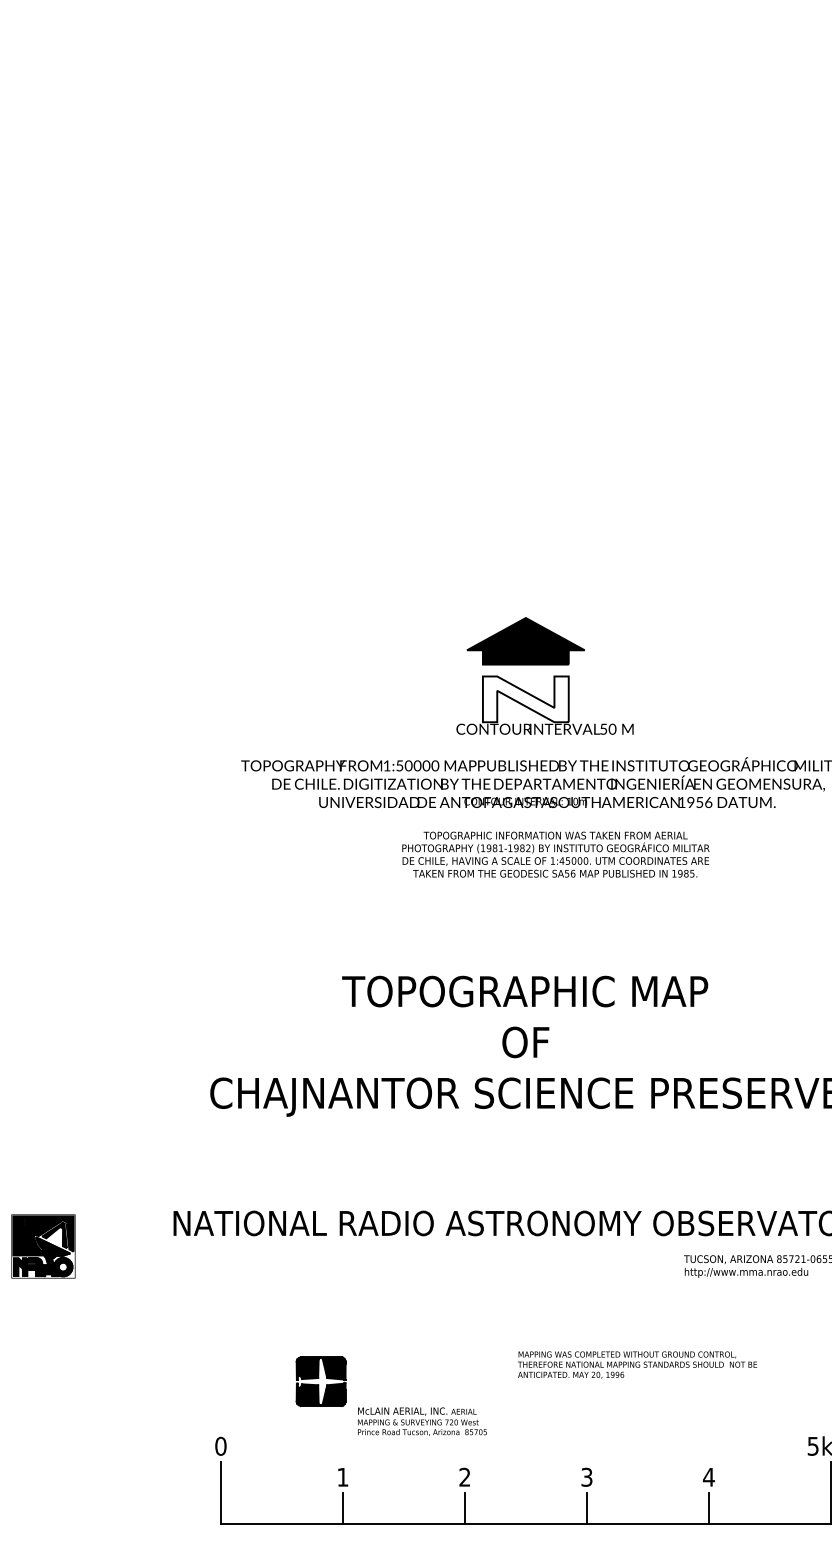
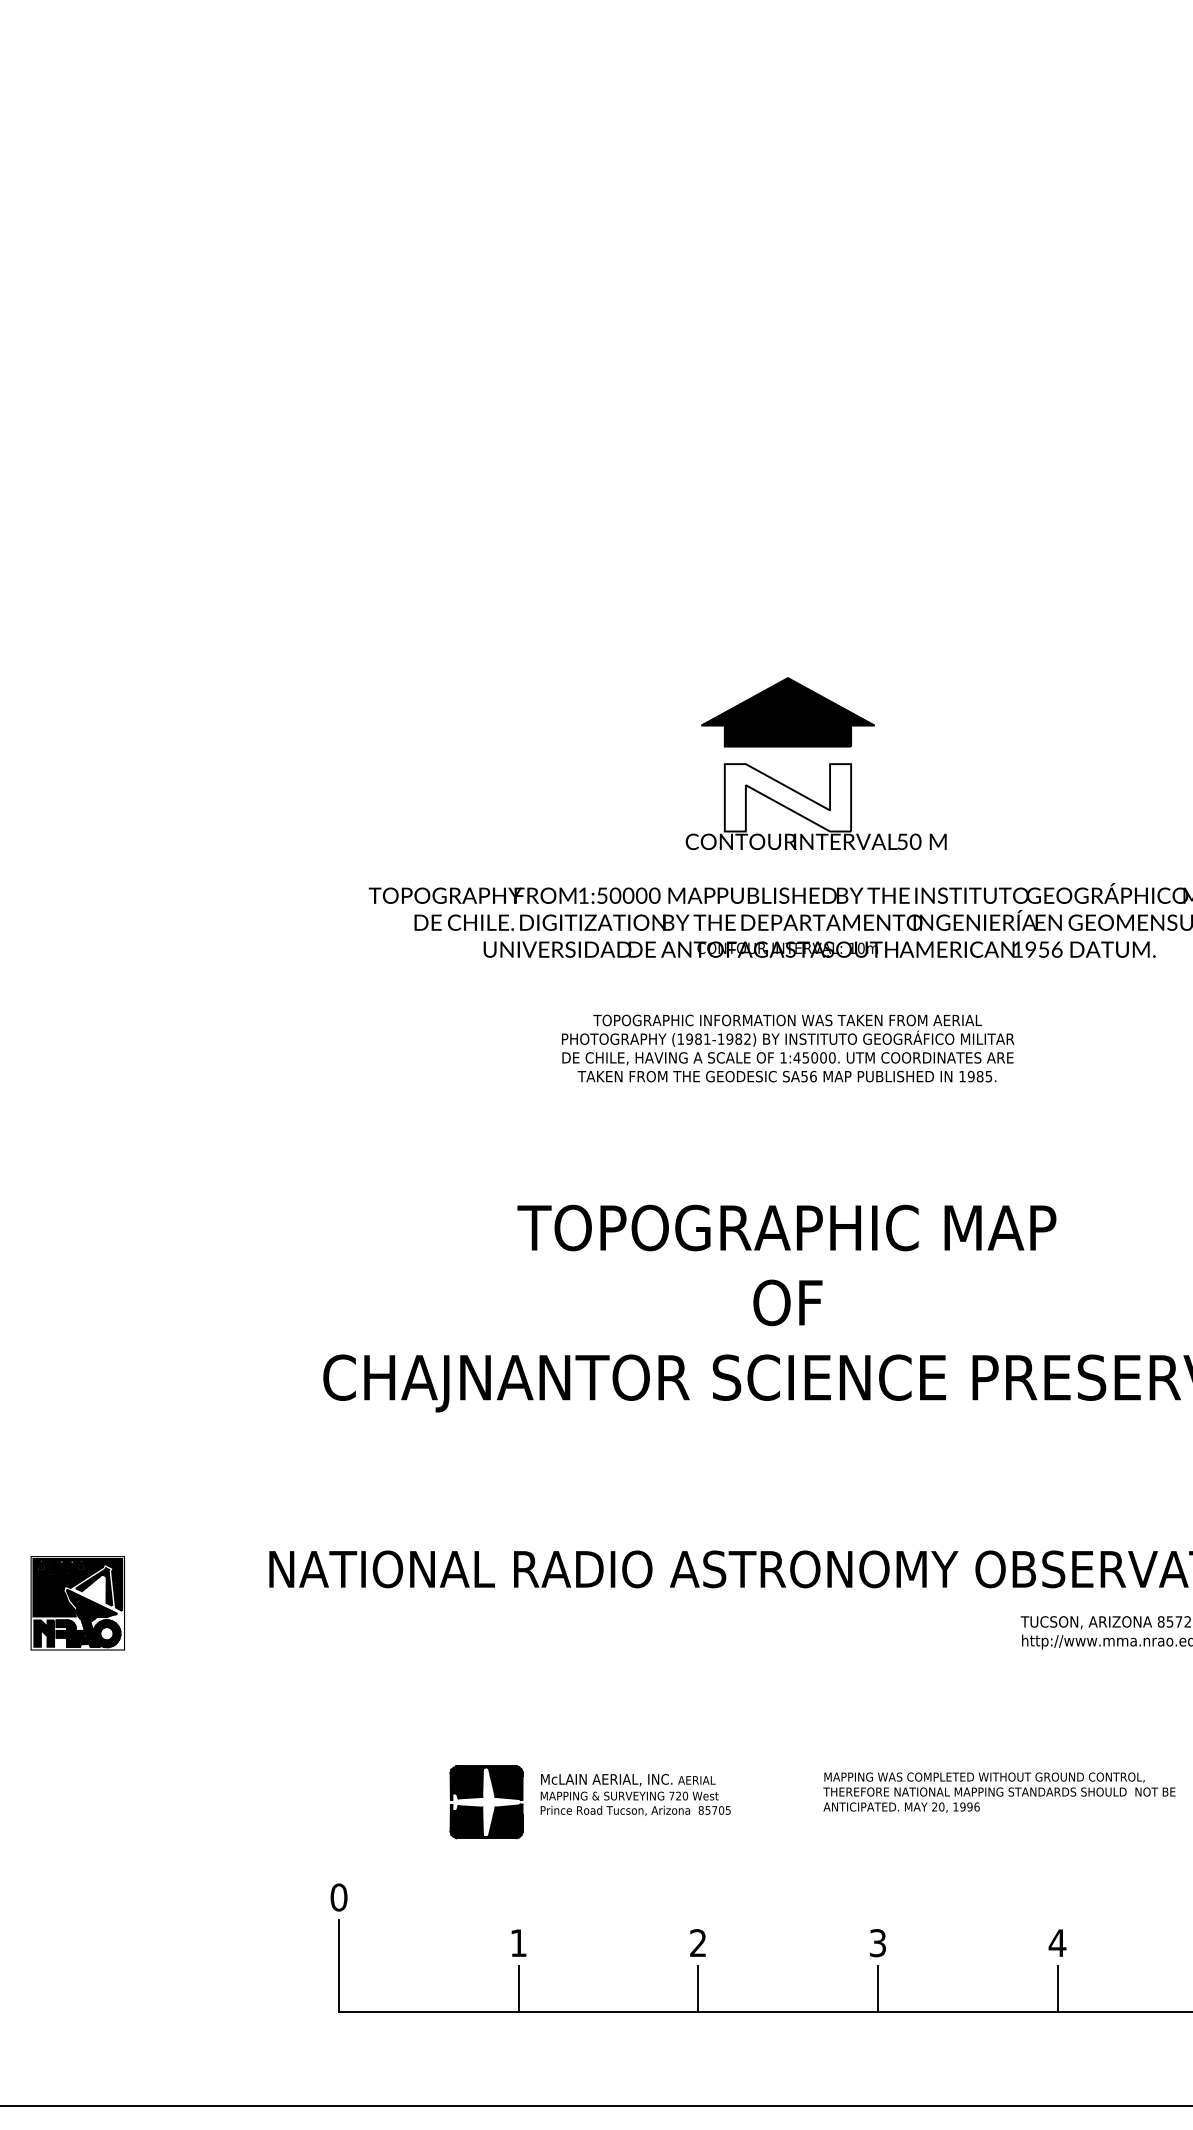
text: (555, 854) -> (787, 1048), moved
text: (637, 1364) -> (999, 1791), moved
text: (422, 1421) -> (635, 1794), moved

